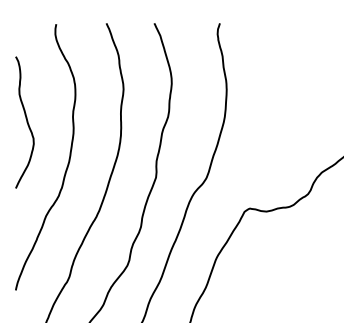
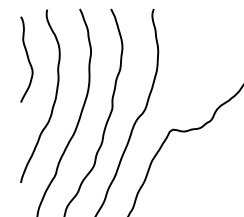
curve: (25, 122) -> (27, 59), moved

